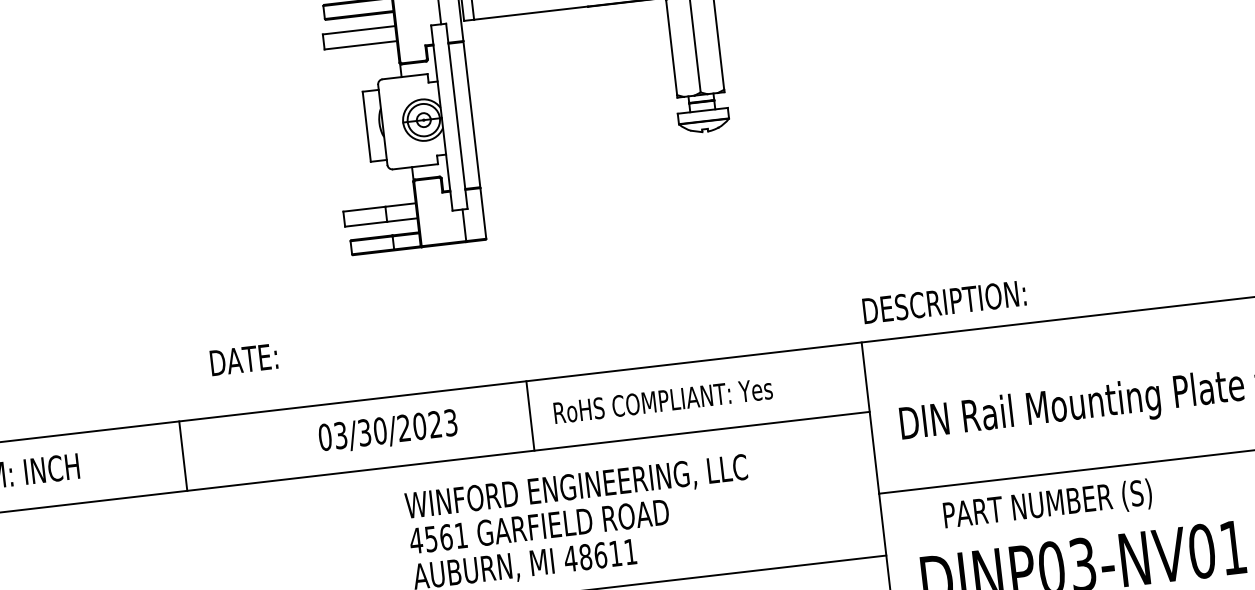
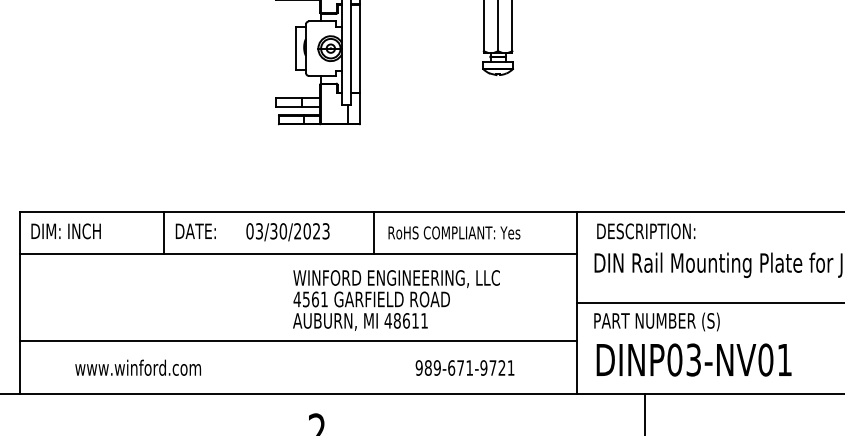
text: (944, 302) -> (646, 231), moved
text: (243, 358) -> (195, 230), moved
text: (1046, 504) -> (656, 321), moved

